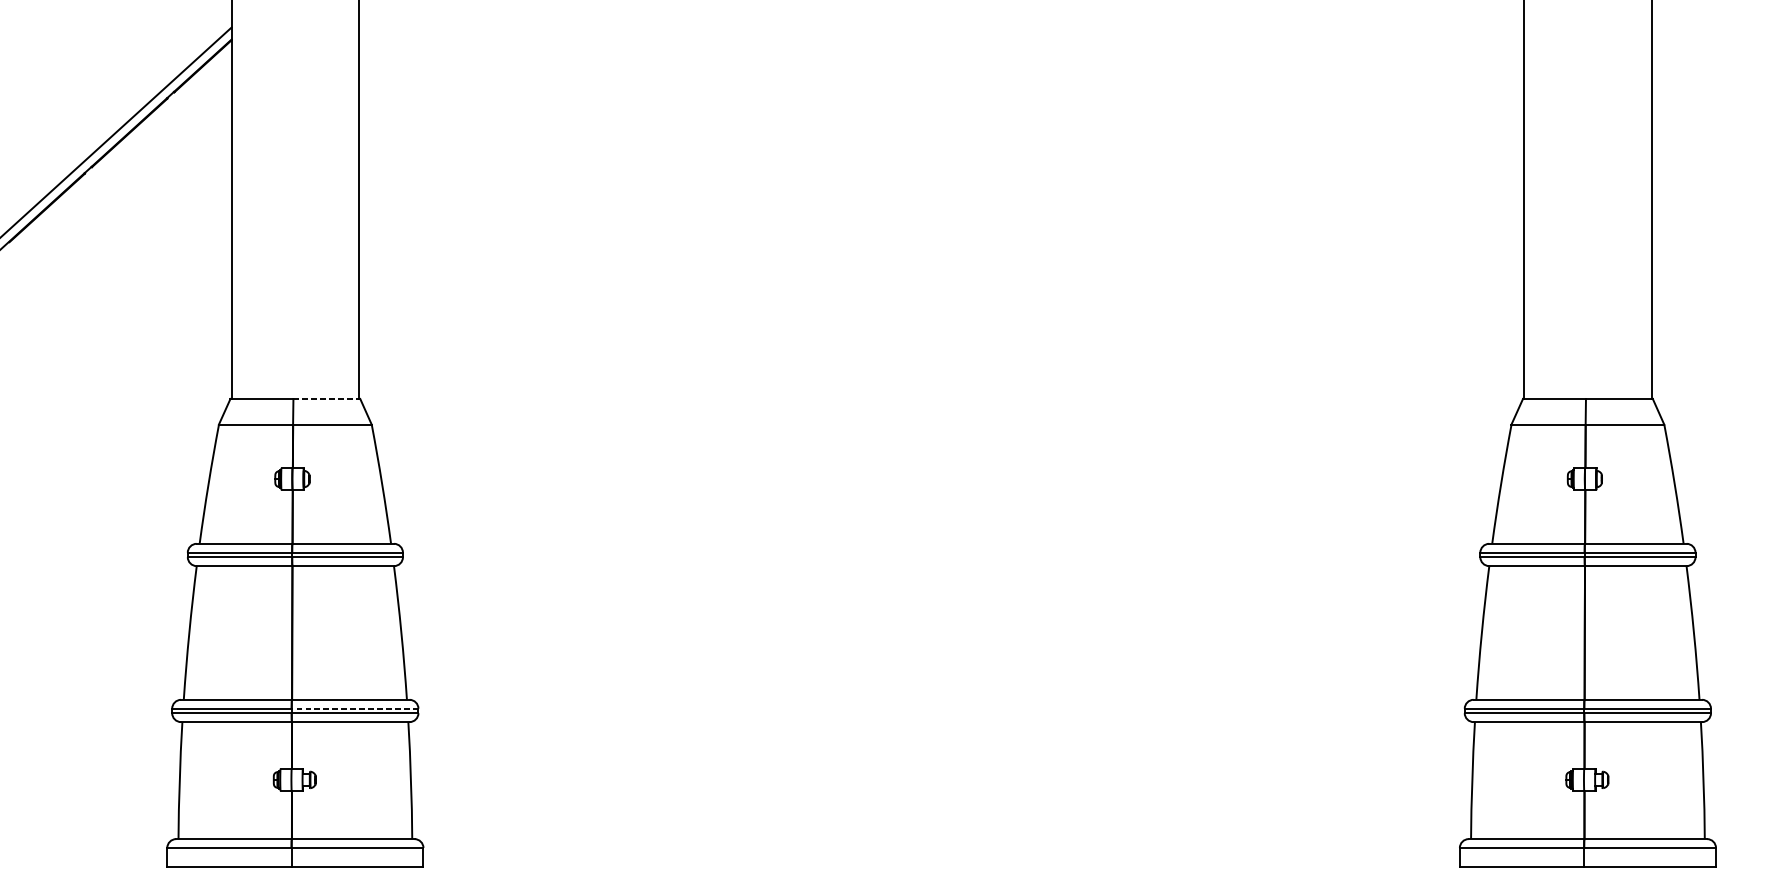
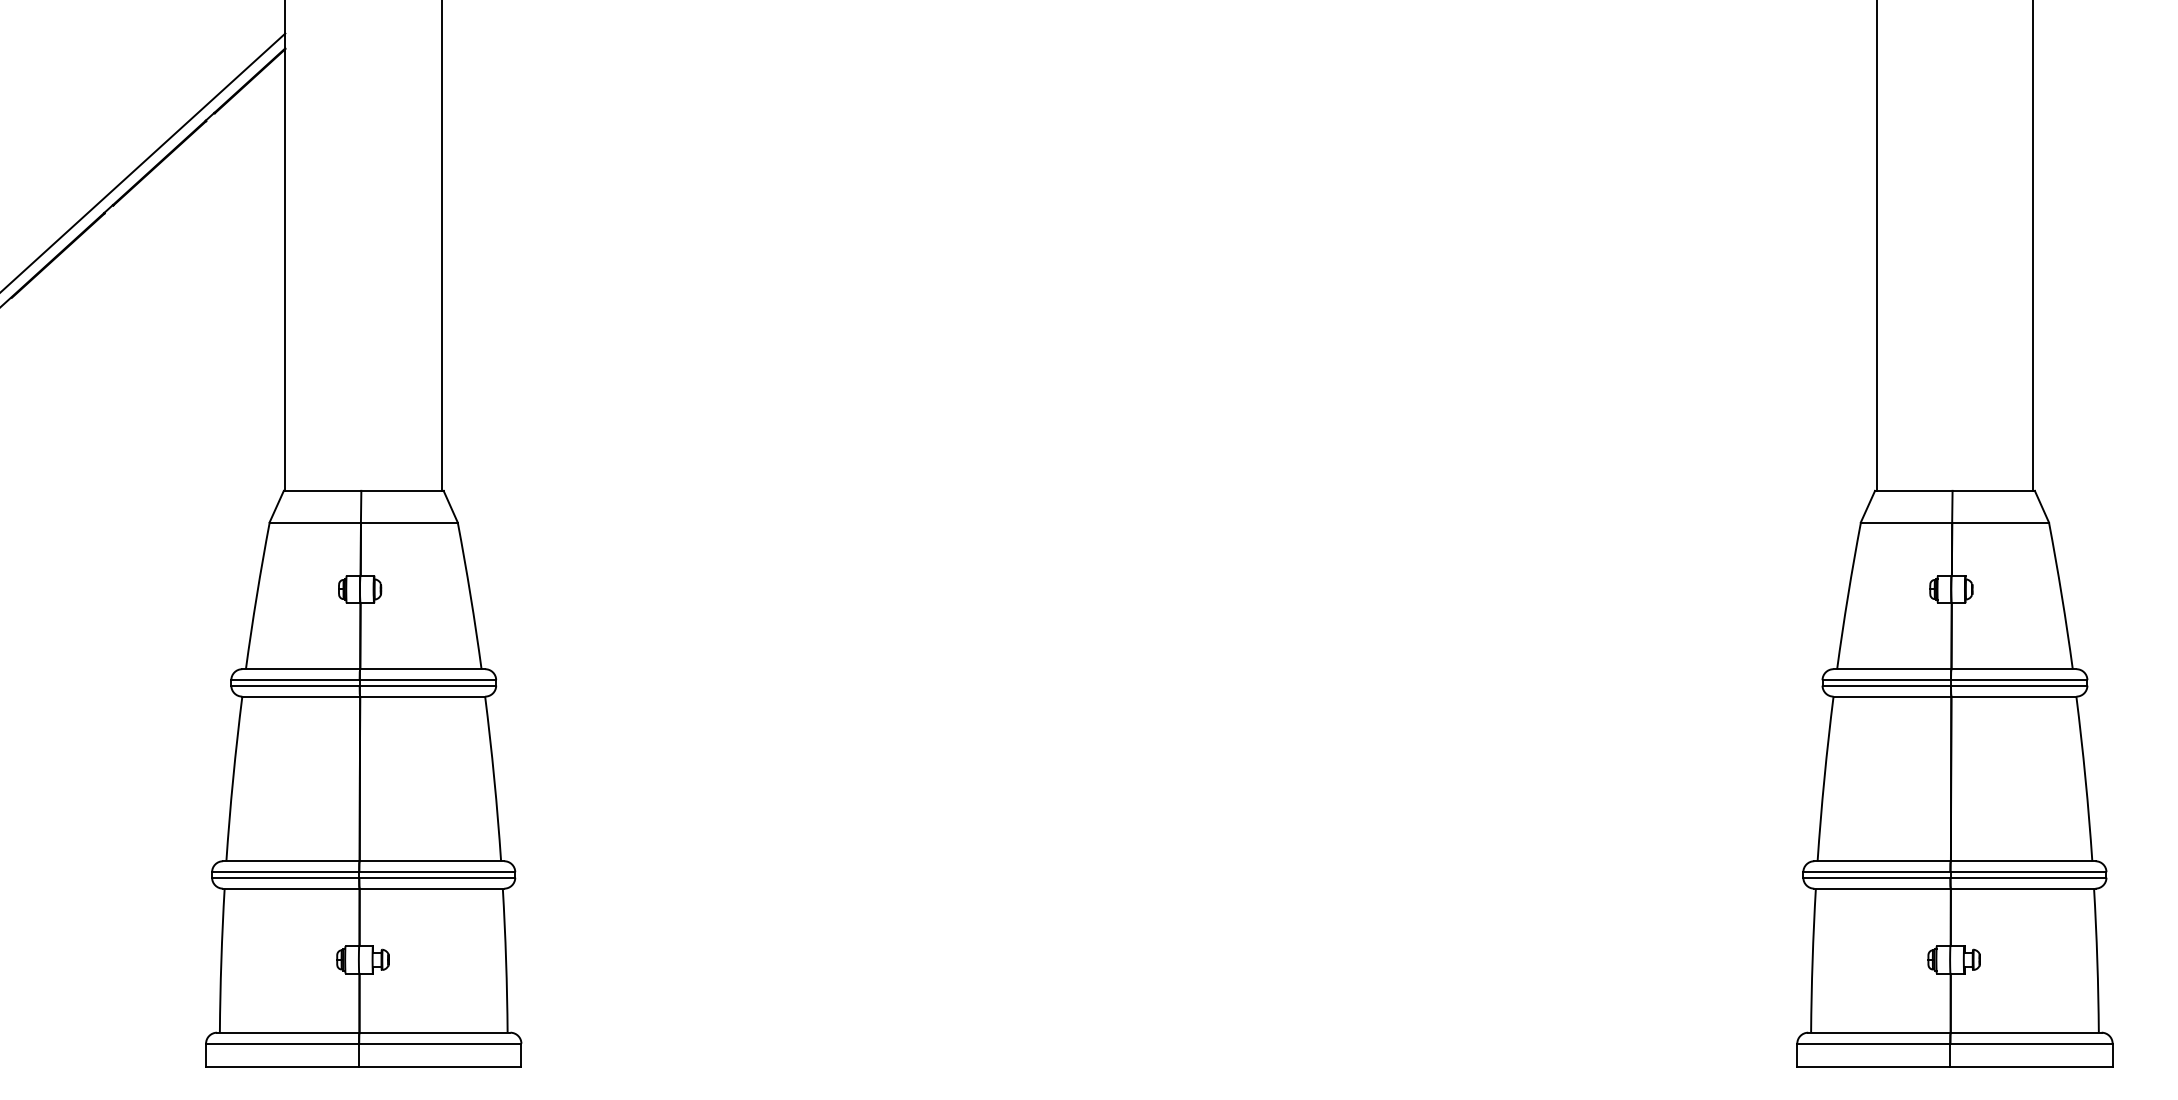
line: (327, 398) -> (403, 490), dashed -> solid
line: (355, 708) -> (437, 872), dashed -> solid

